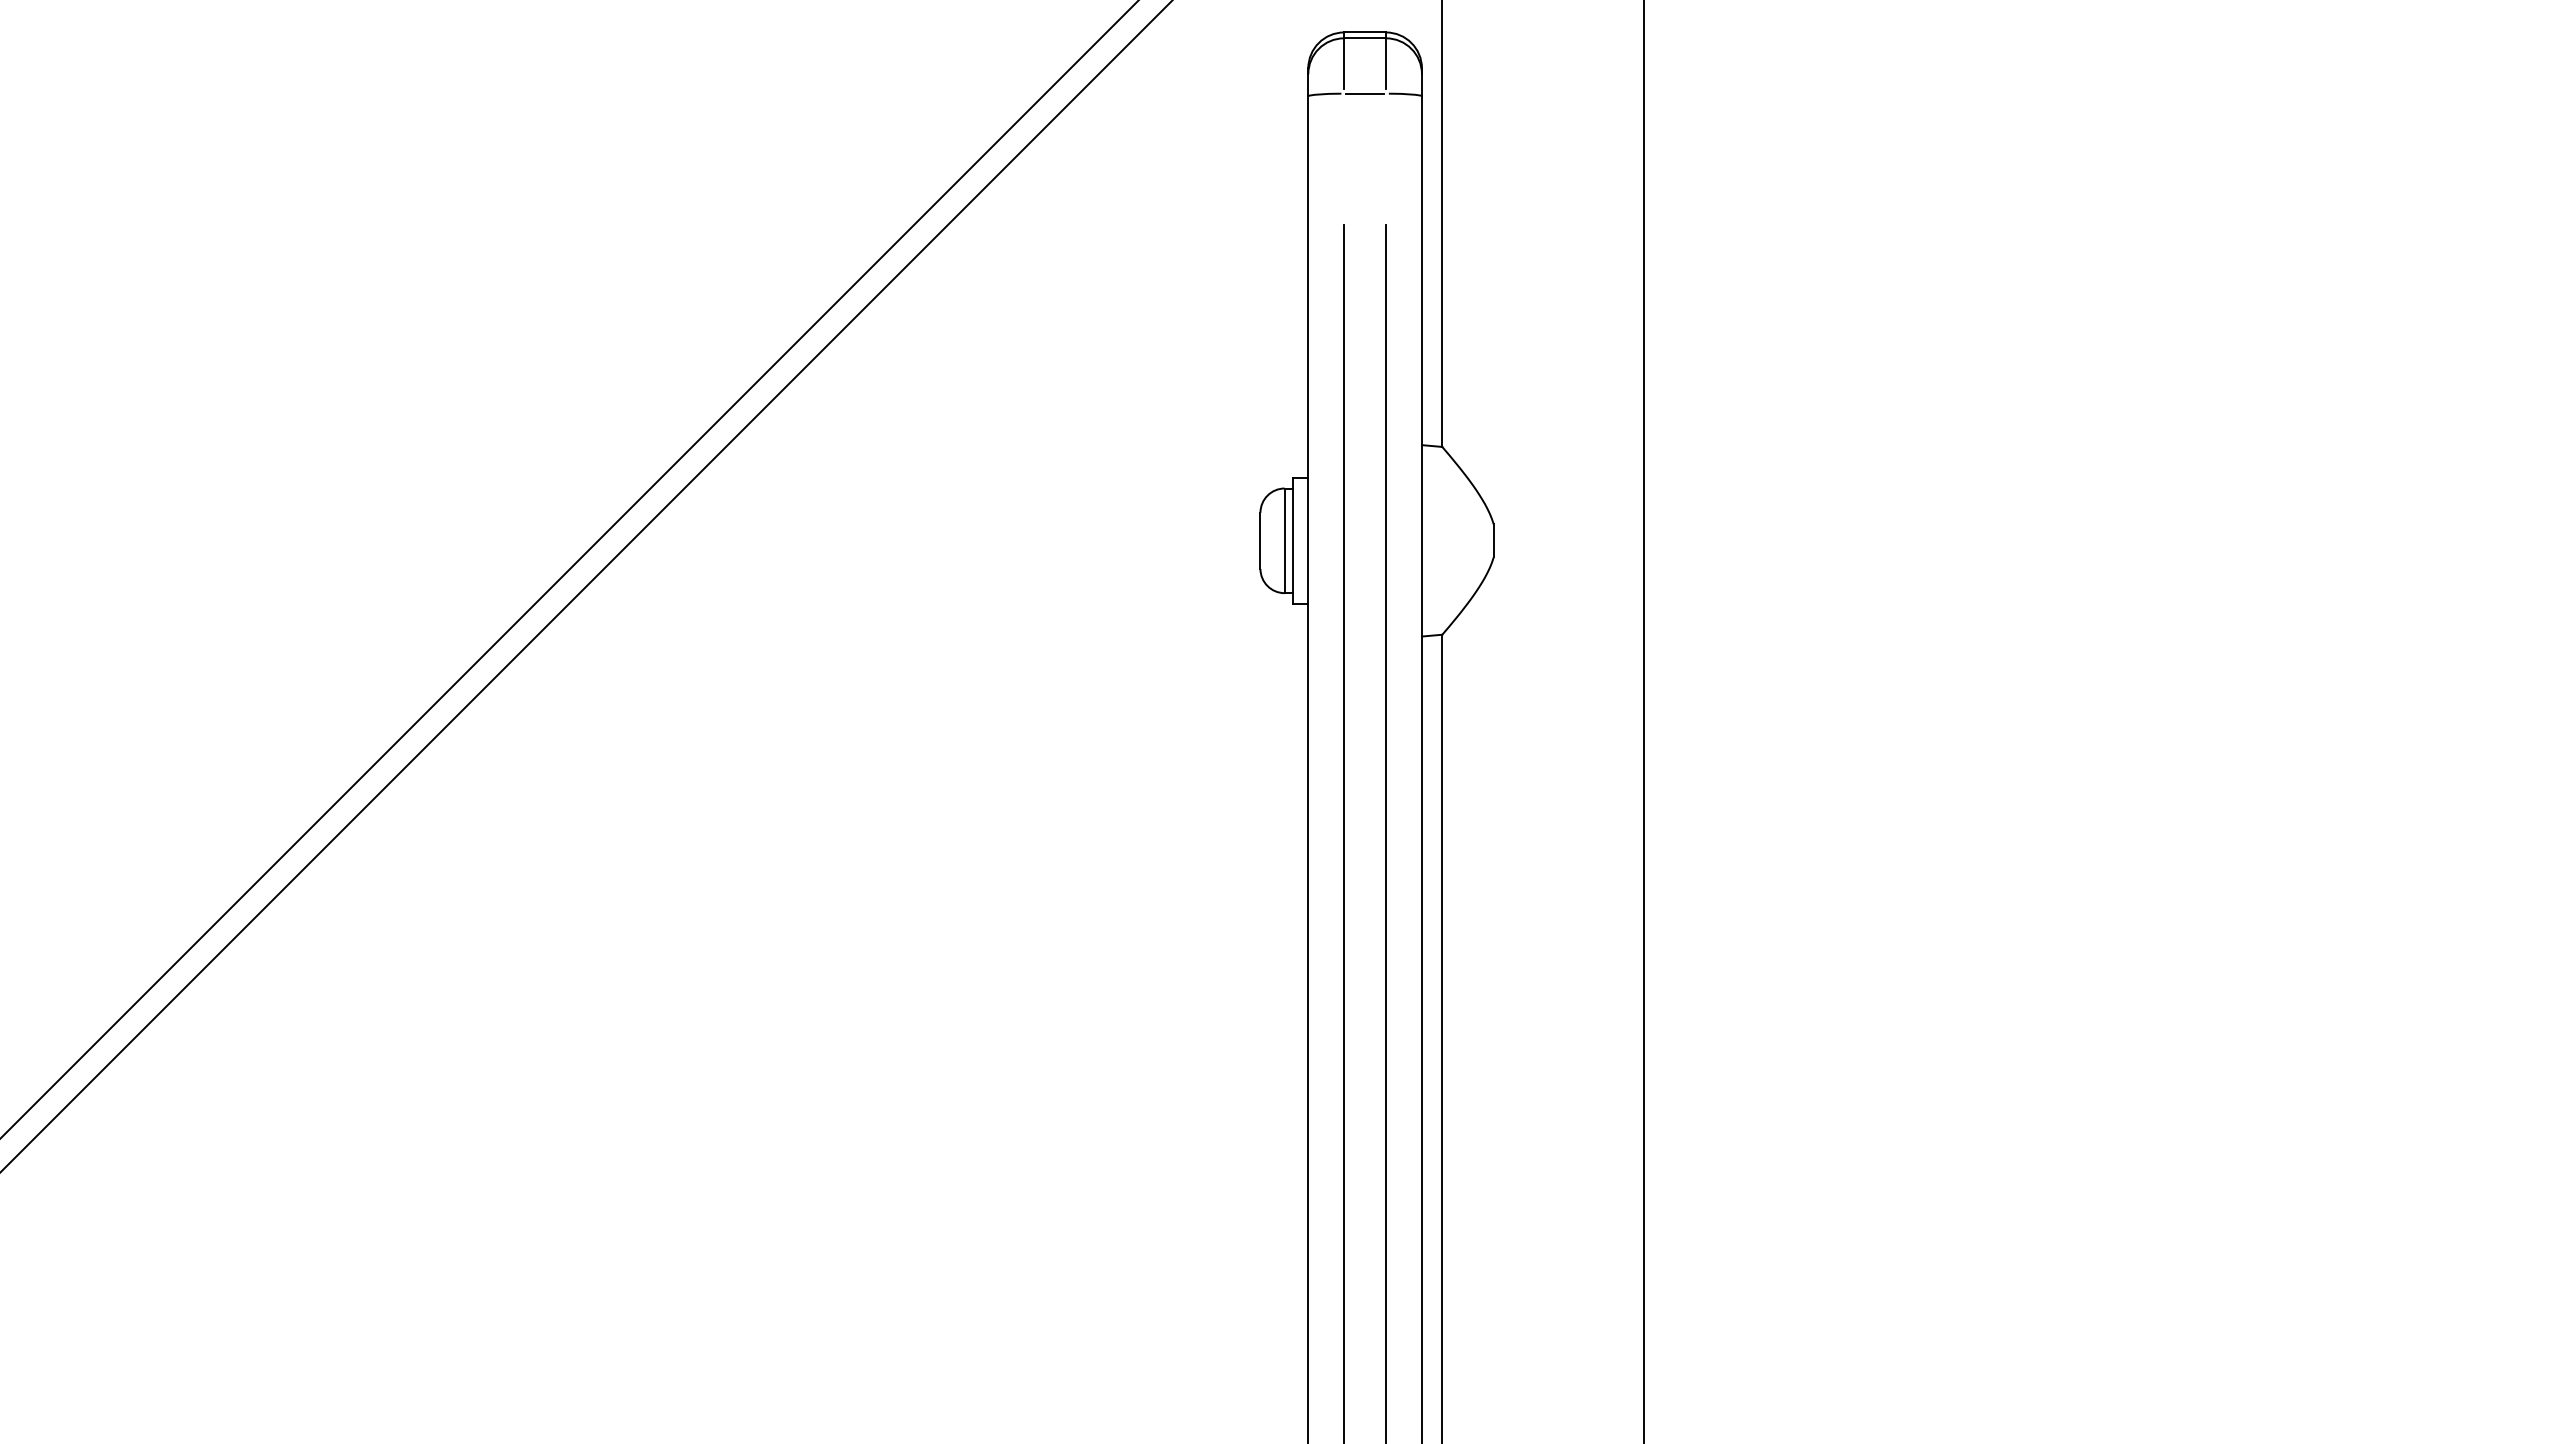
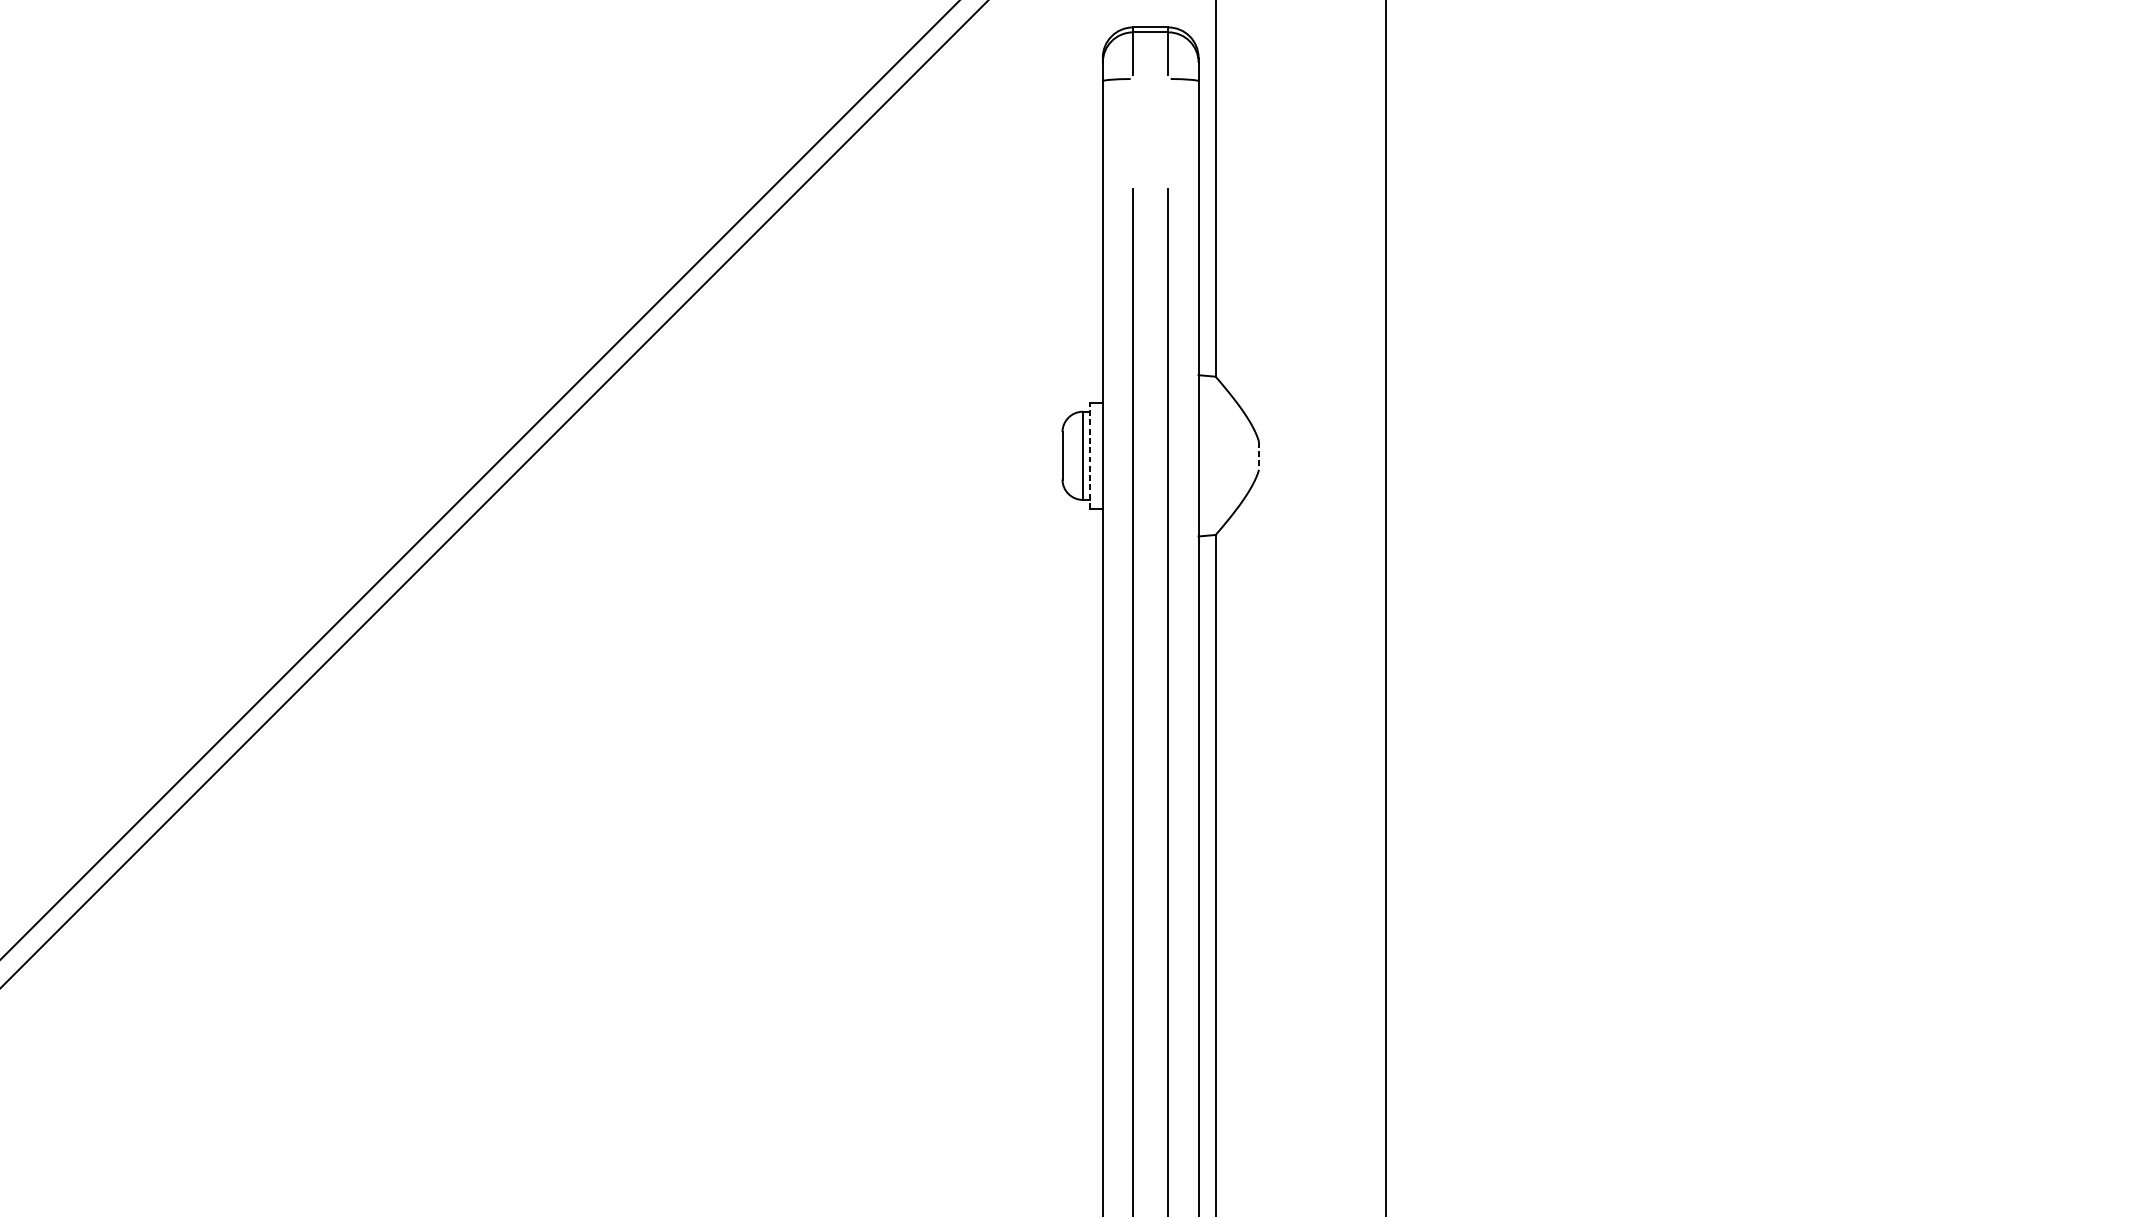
line: (1364, 93) -> (1150, 78), removed
line: (1293, 540) -> (1090, 455), solid -> dashed
line: (1493, 540) -> (1258, 455), solid -> dashed

